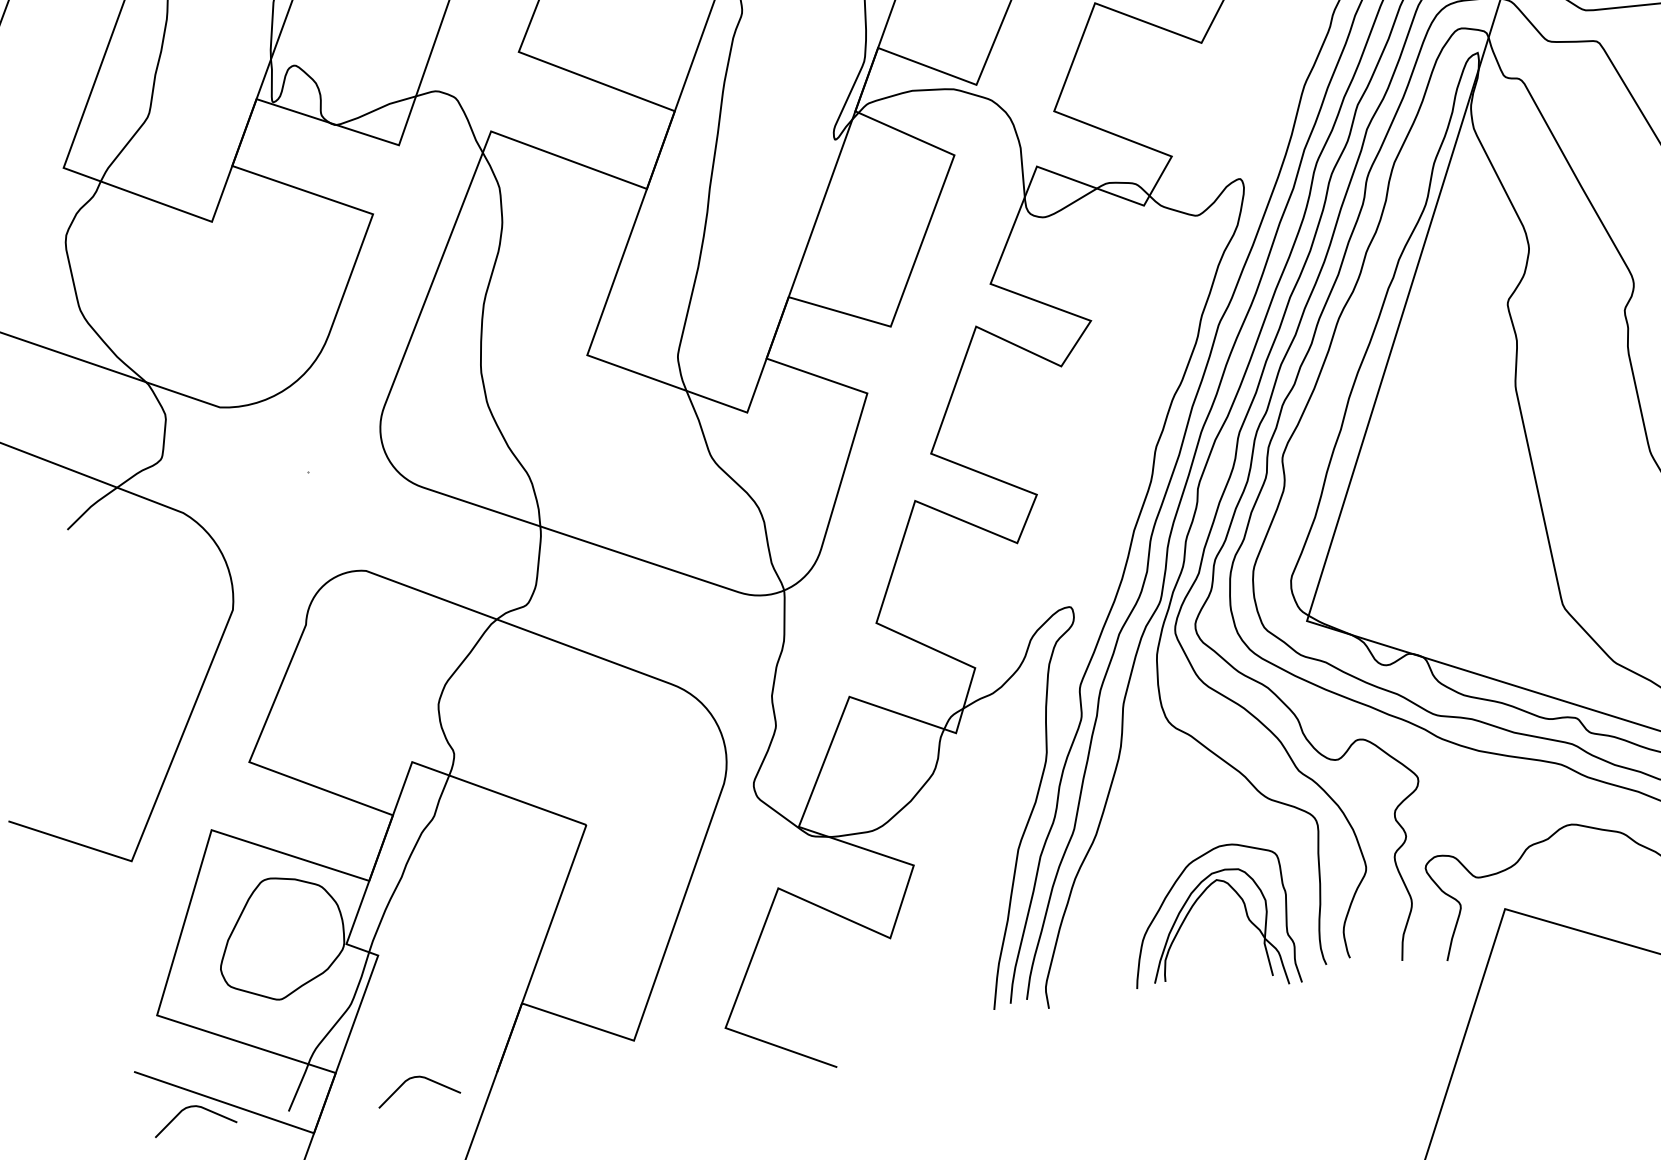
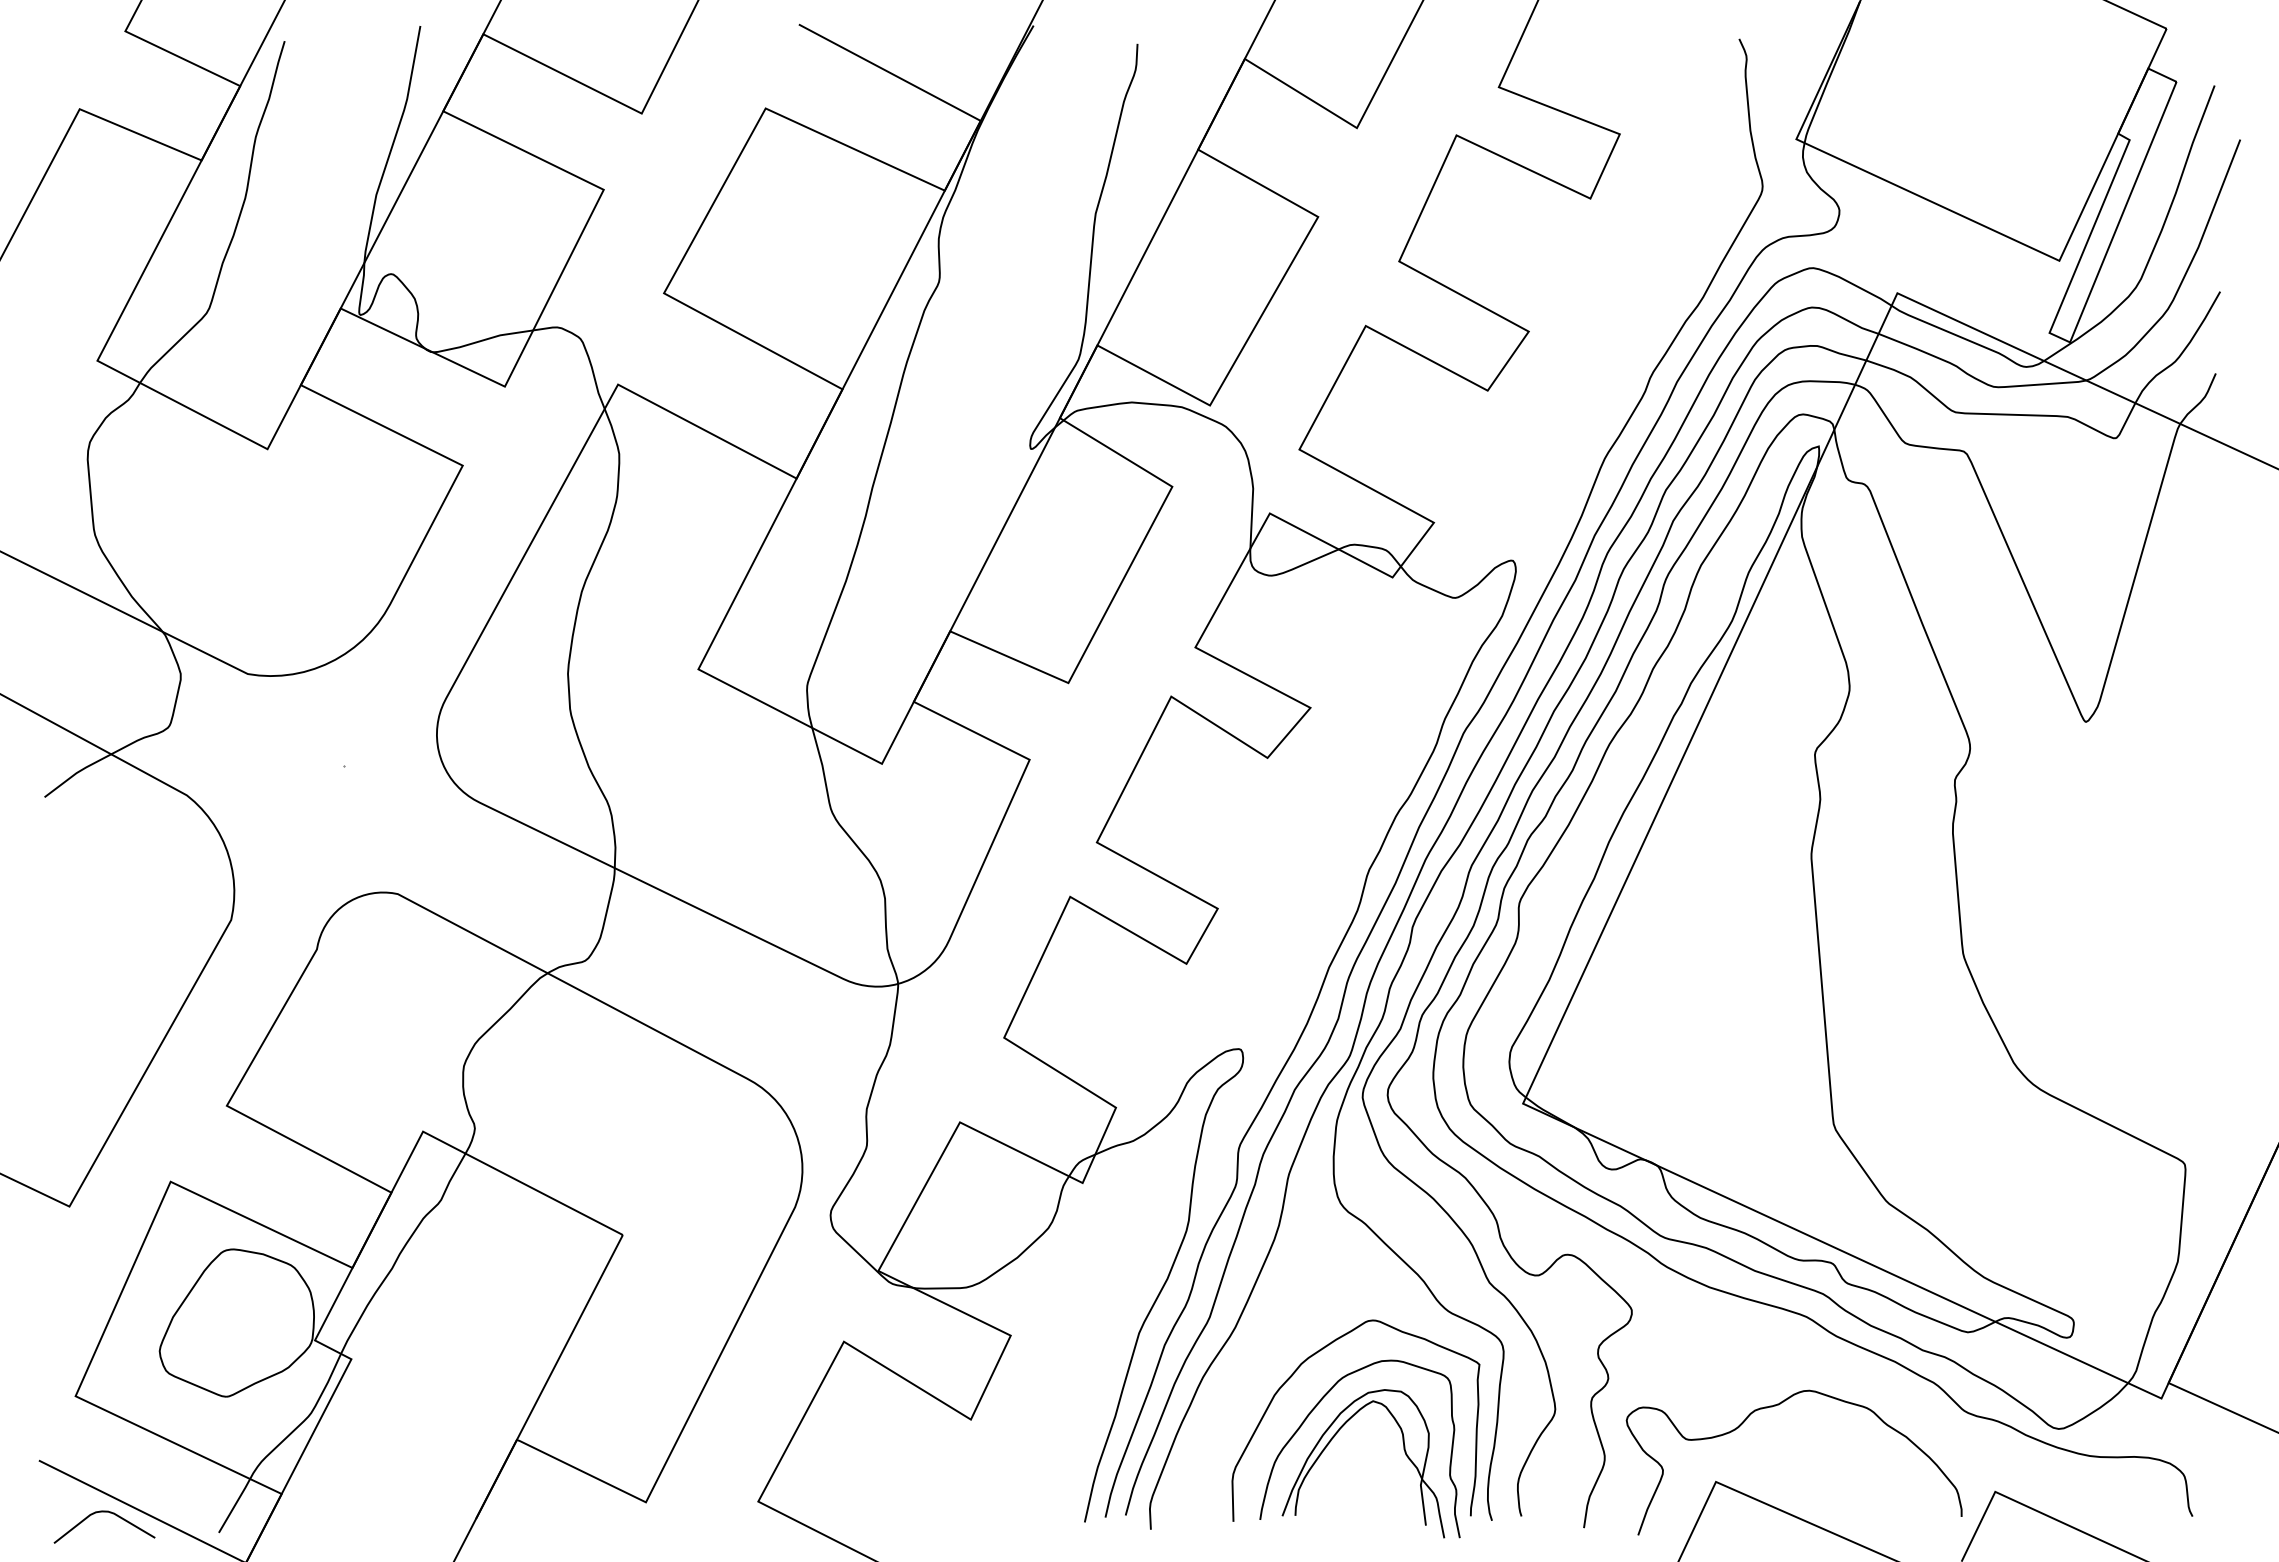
curve: (1151, 863) -> (1297, 1370), added
curve: (416, 1077) -> (378, 1512), removed

